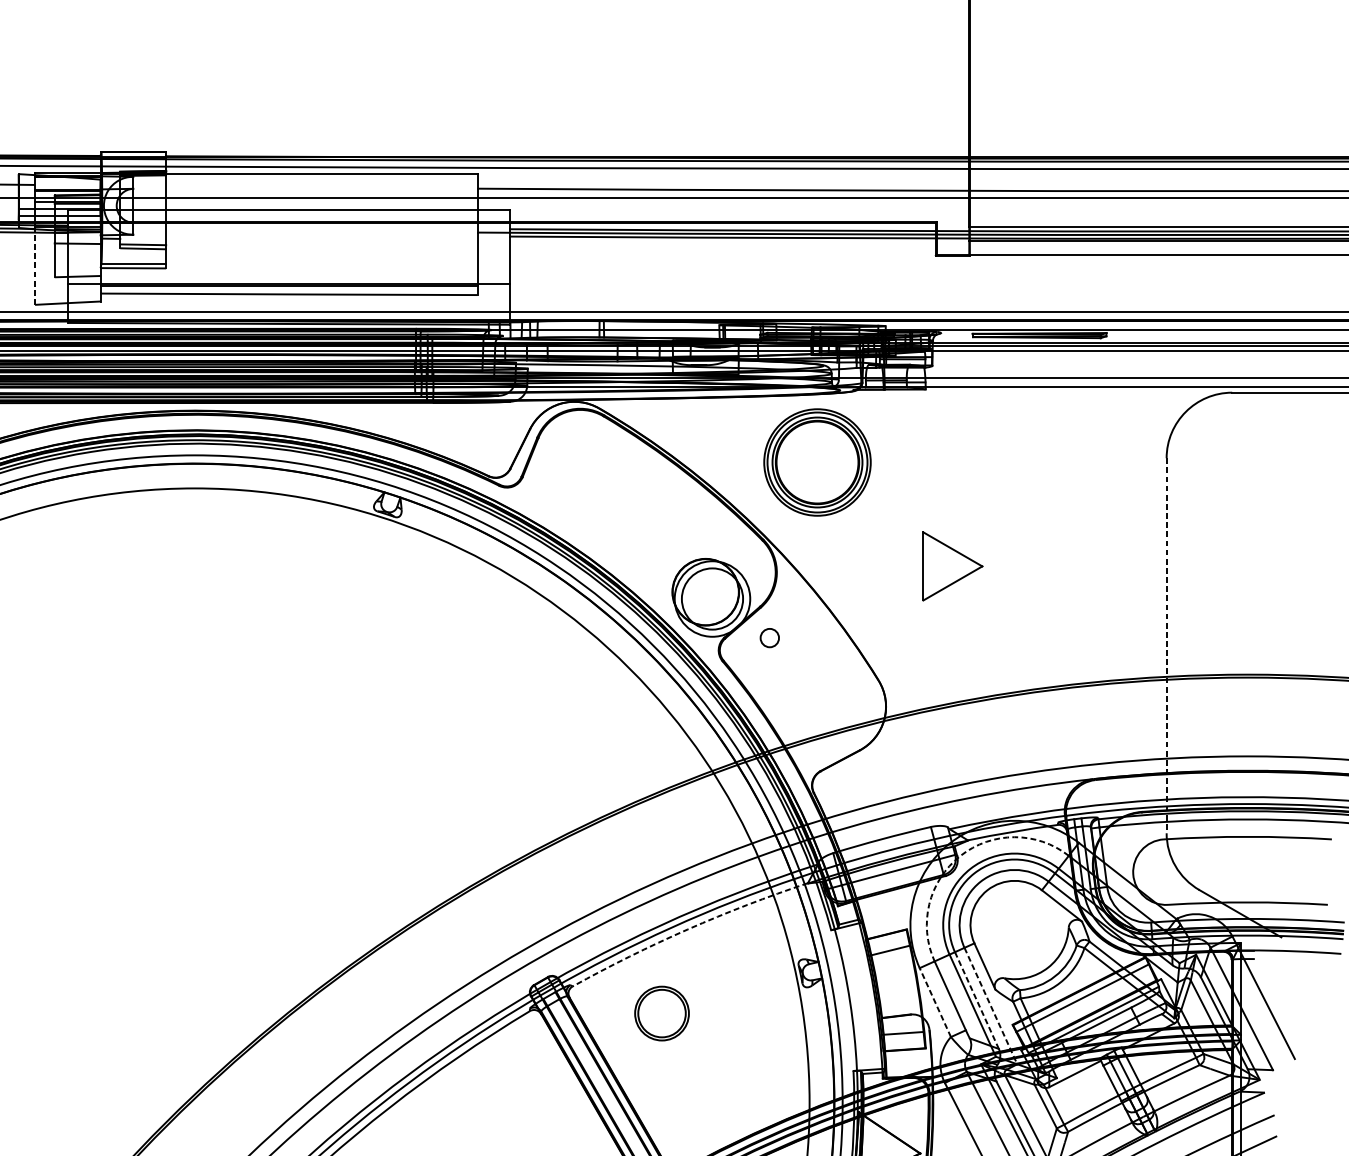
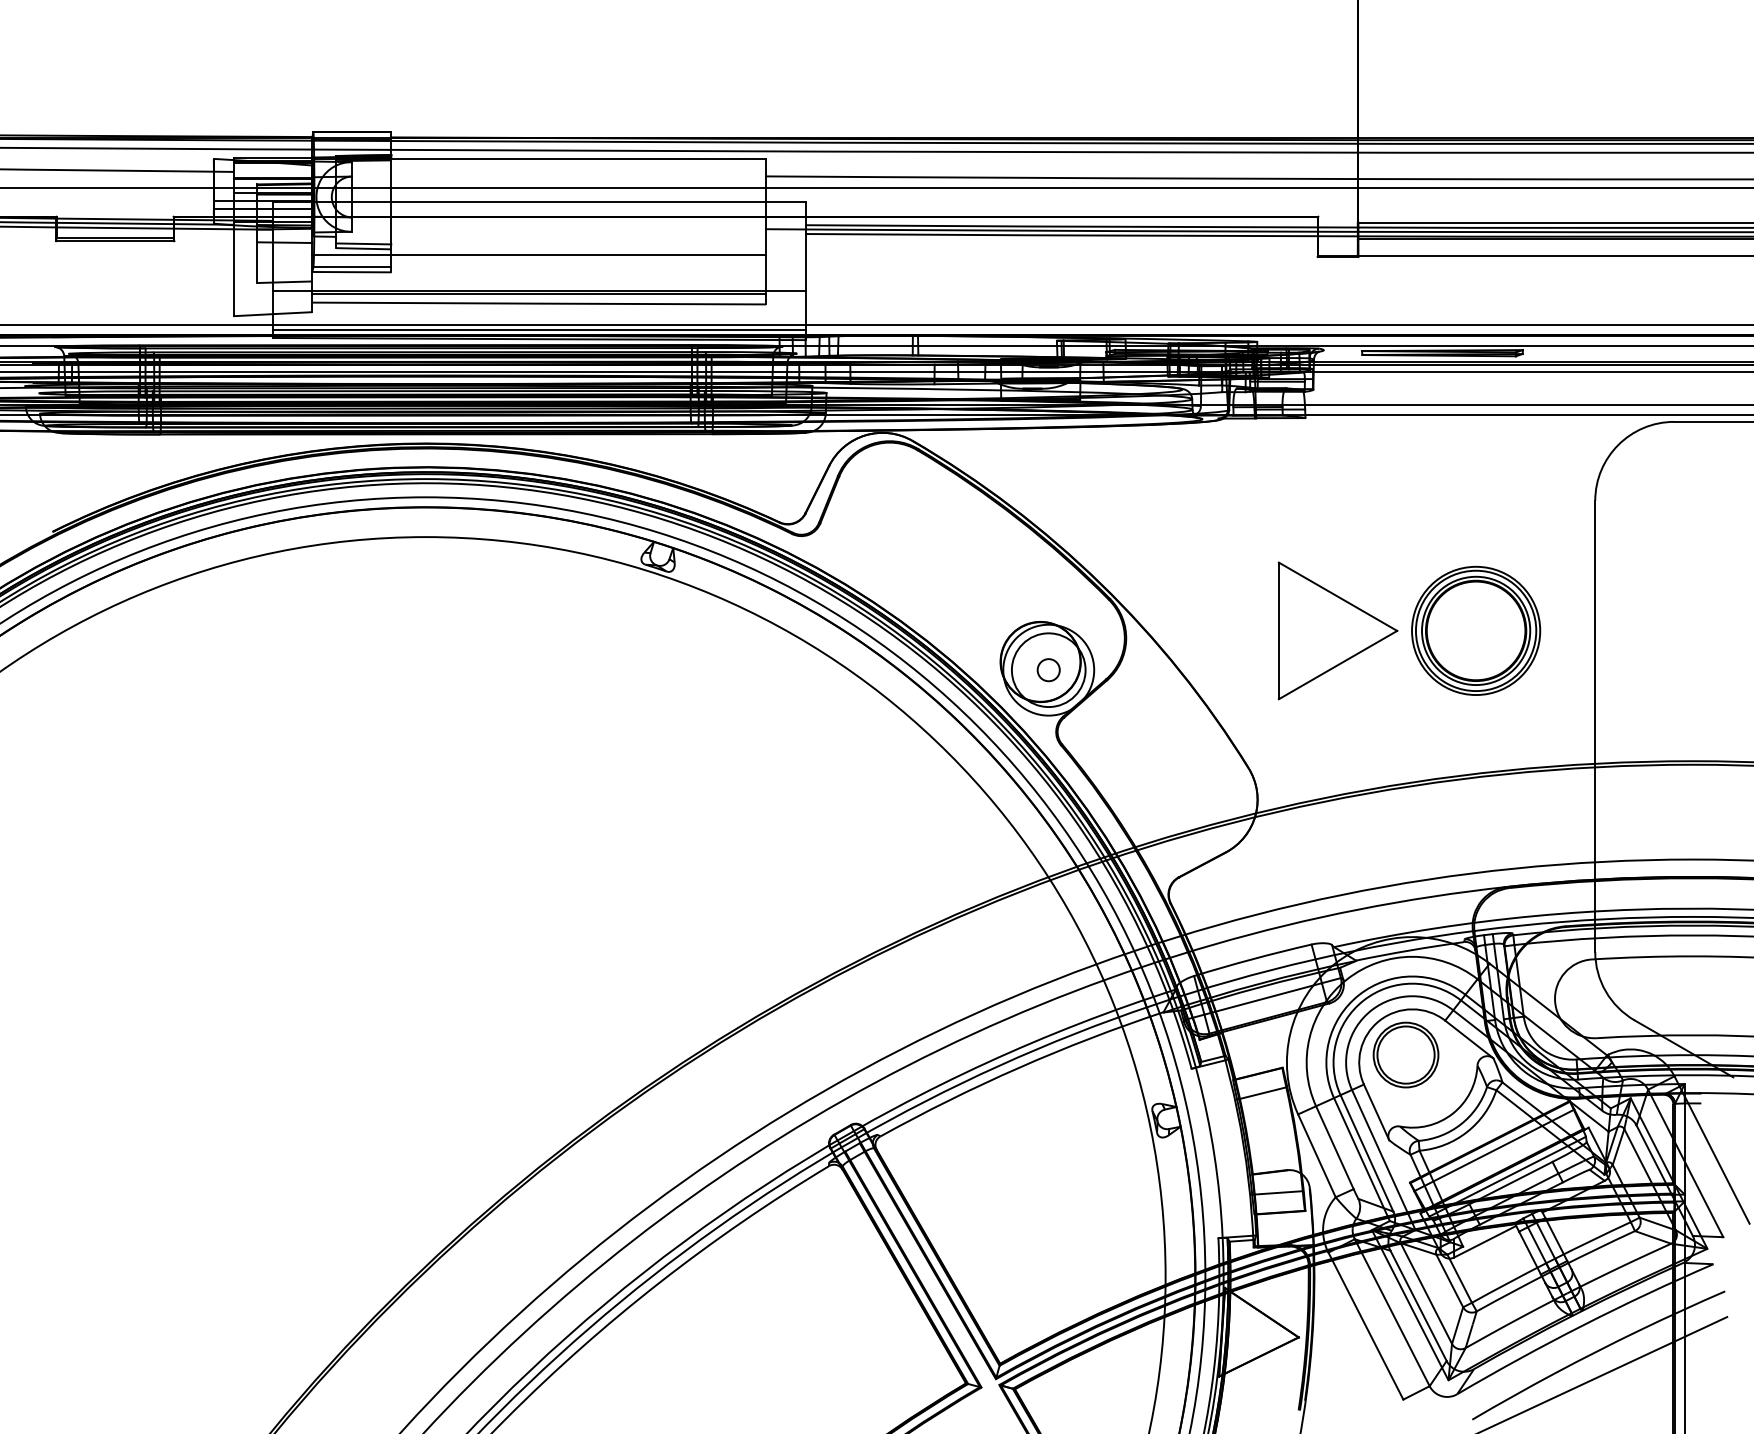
line: (289, 253) -> (539, 254), added
line: (35, 265) -> (233, 268), dashed -> solid
line: (288, 316) -> (538, 330), added
part: (817, 462) -> (1476, 630), moved
part: (952, 566) -> (1337, 630), size x1.67
circle: (769, 638) -> (1048, 670), moved
line: (1166, 645) -> (1595, 726), dashed -> solid
arc: (960, 856) -> (1347, 979), dashed -> solid
arc: (688, 929) -> (1019, 1067), dashed -> solid
line: (976, 1000) -> (1366, 1153), dashed -> solid
line: (934, 1002) -> (1316, 1155), dashed -> solid
line: (990, 1006) -> (1383, 1160), dashed -> solid
part: (661, 1013) -> (1405, 1054), moved

